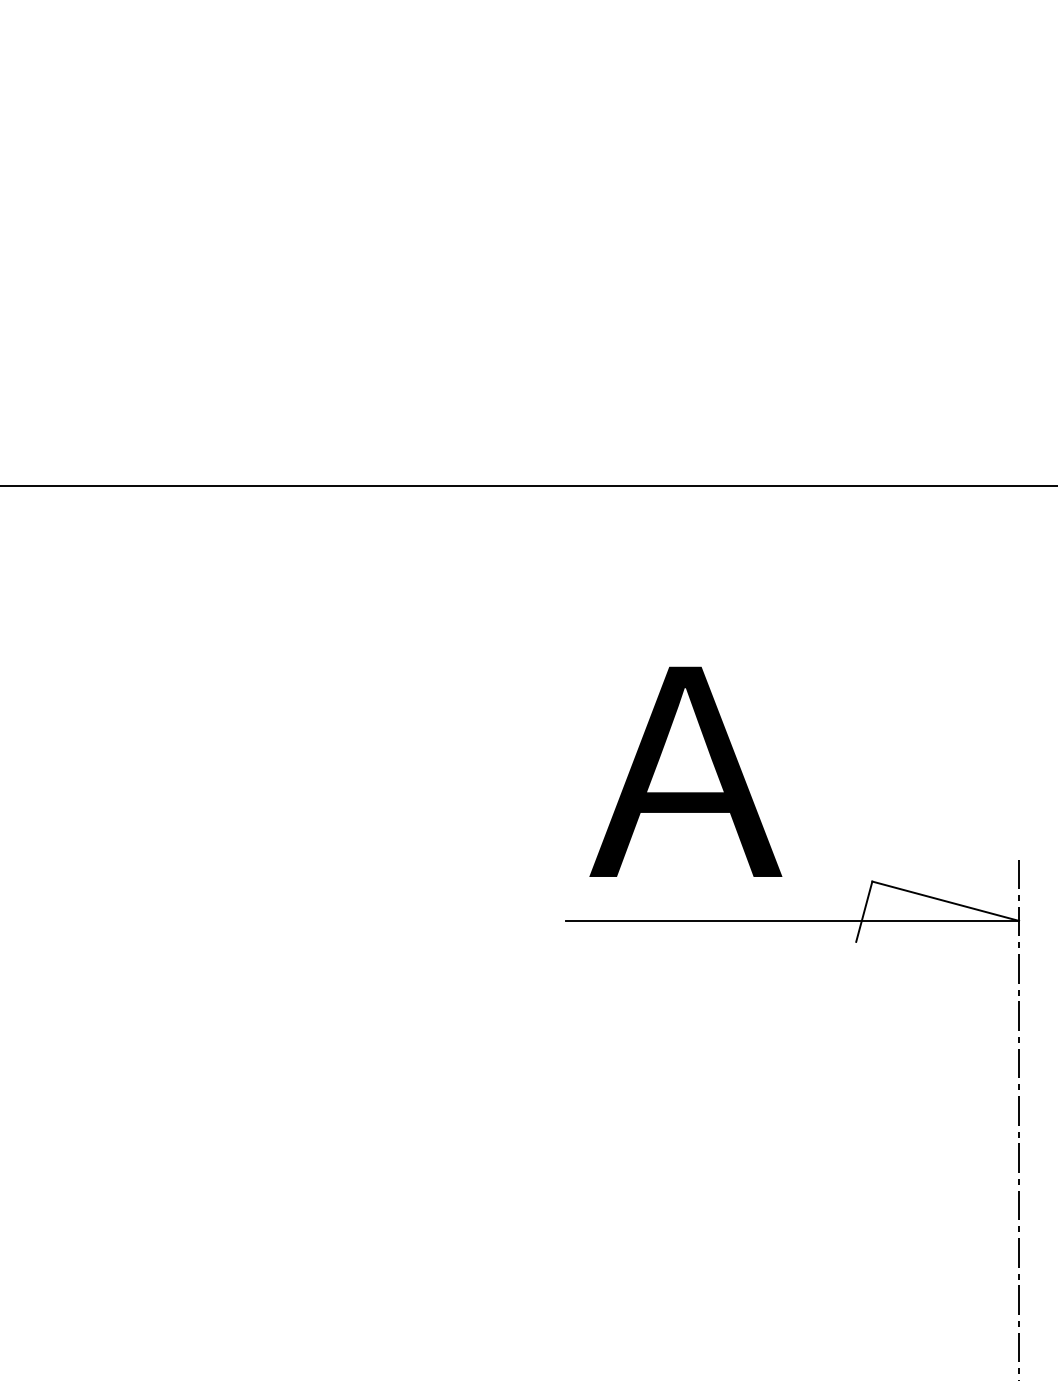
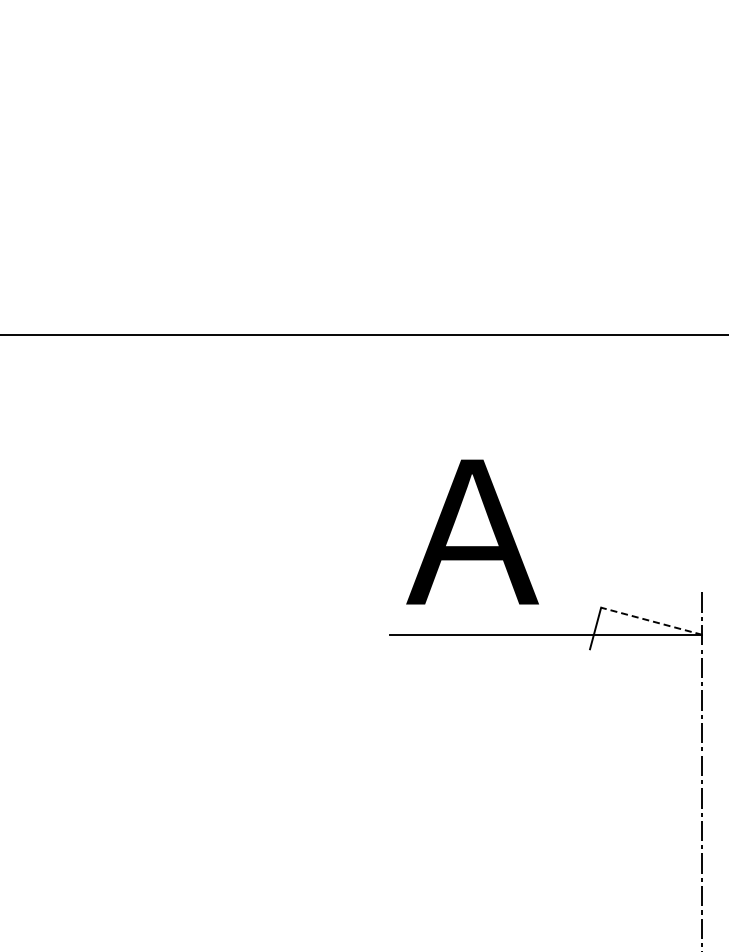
line: (945, 901) -> (651, 621), solid -> dashed

